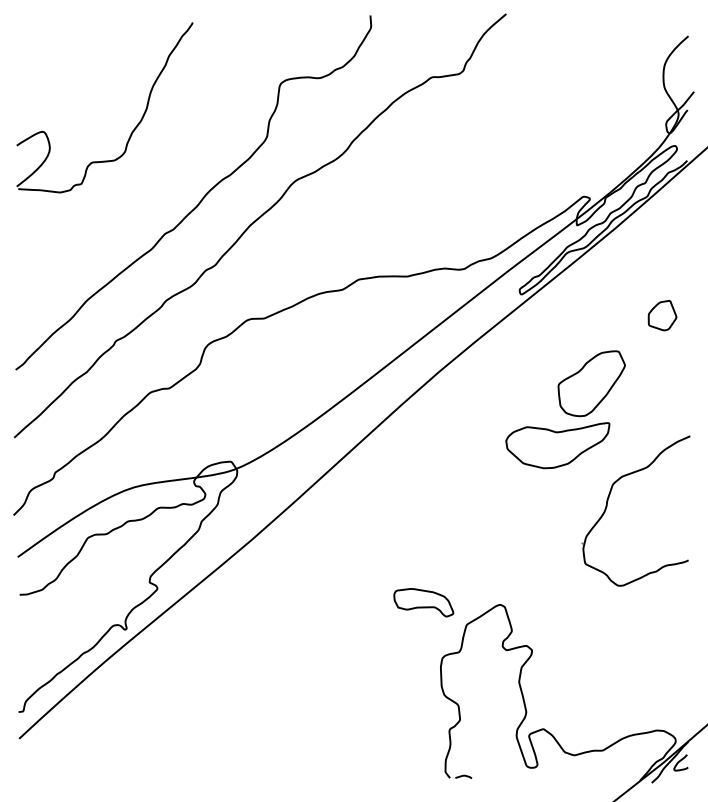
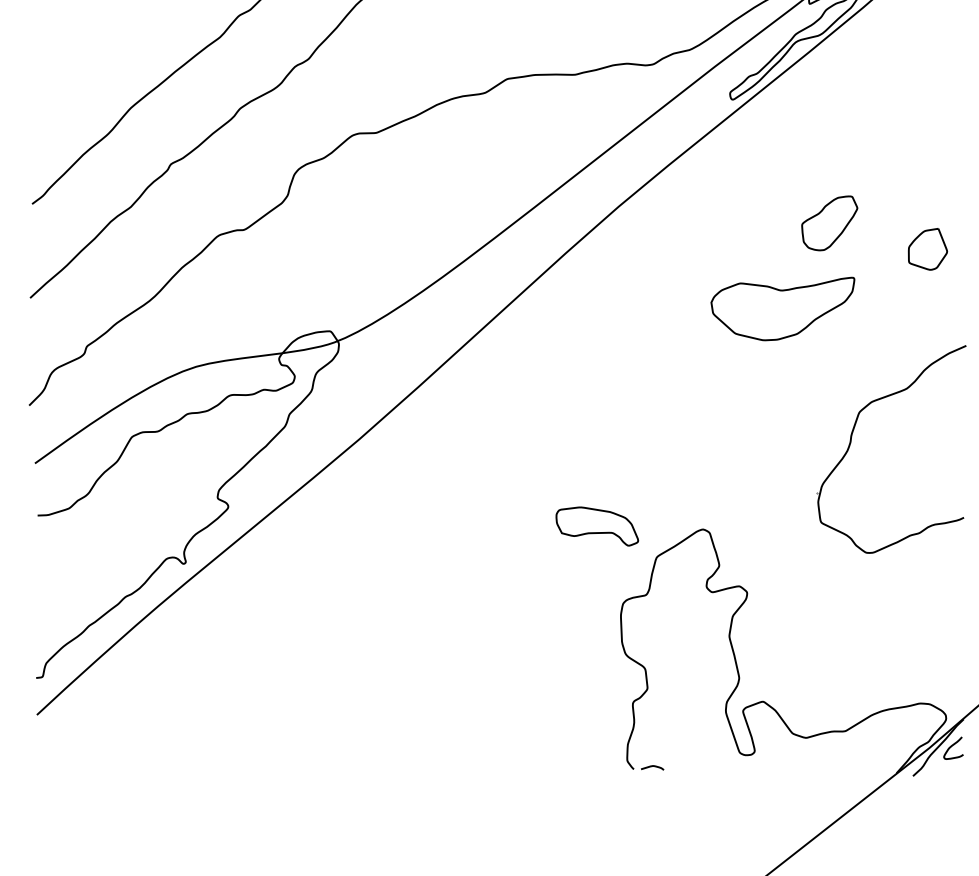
part: (662, 315) -> (927, 249), moved
part: (591, 383) -> (829, 222), size x0.6
part: (607, 507) -> (851, 444), moved

